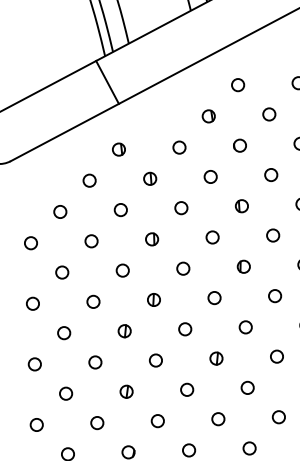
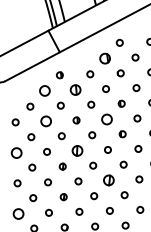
part: (207, 116) -> (104, 58), size x1.6
part: (150, 177) -> (75, 89), size x1.6
circle: (90, 179) -> (45, 90), size x1.6
circle: (211, 237) -> (106, 119), size x1.6
circle: (90, 241) -> (45, 121), size x1.6
part: (153, 299) -> (77, 150), size x1.6
circle: (32, 303) -> (16, 152), size x1.6
part: (215, 358) -> (108, 180), size x1.6
circle: (36, 424) -> (18, 213), size x1.6

